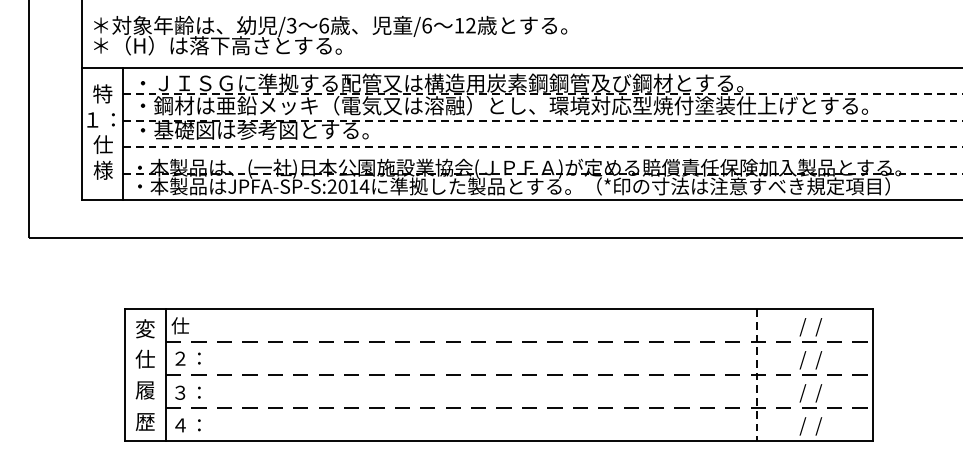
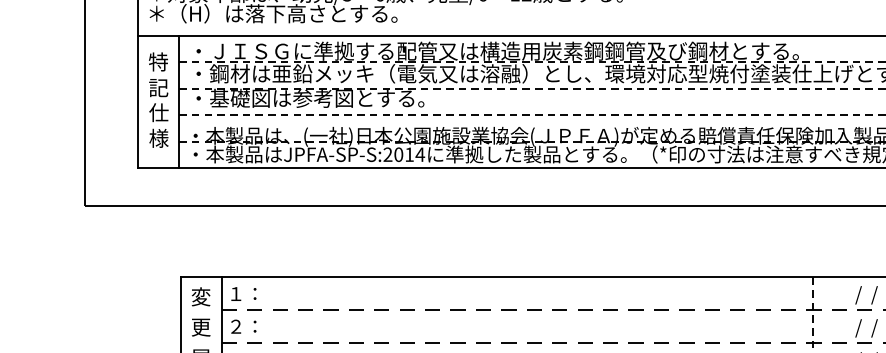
text: (100, 119) -> (156, 87), １： -> 記
text: (185, 325) -> (241, 293), 仕 -> １：
text: (144, 358) -> (200, 326), 仕 -> 更

